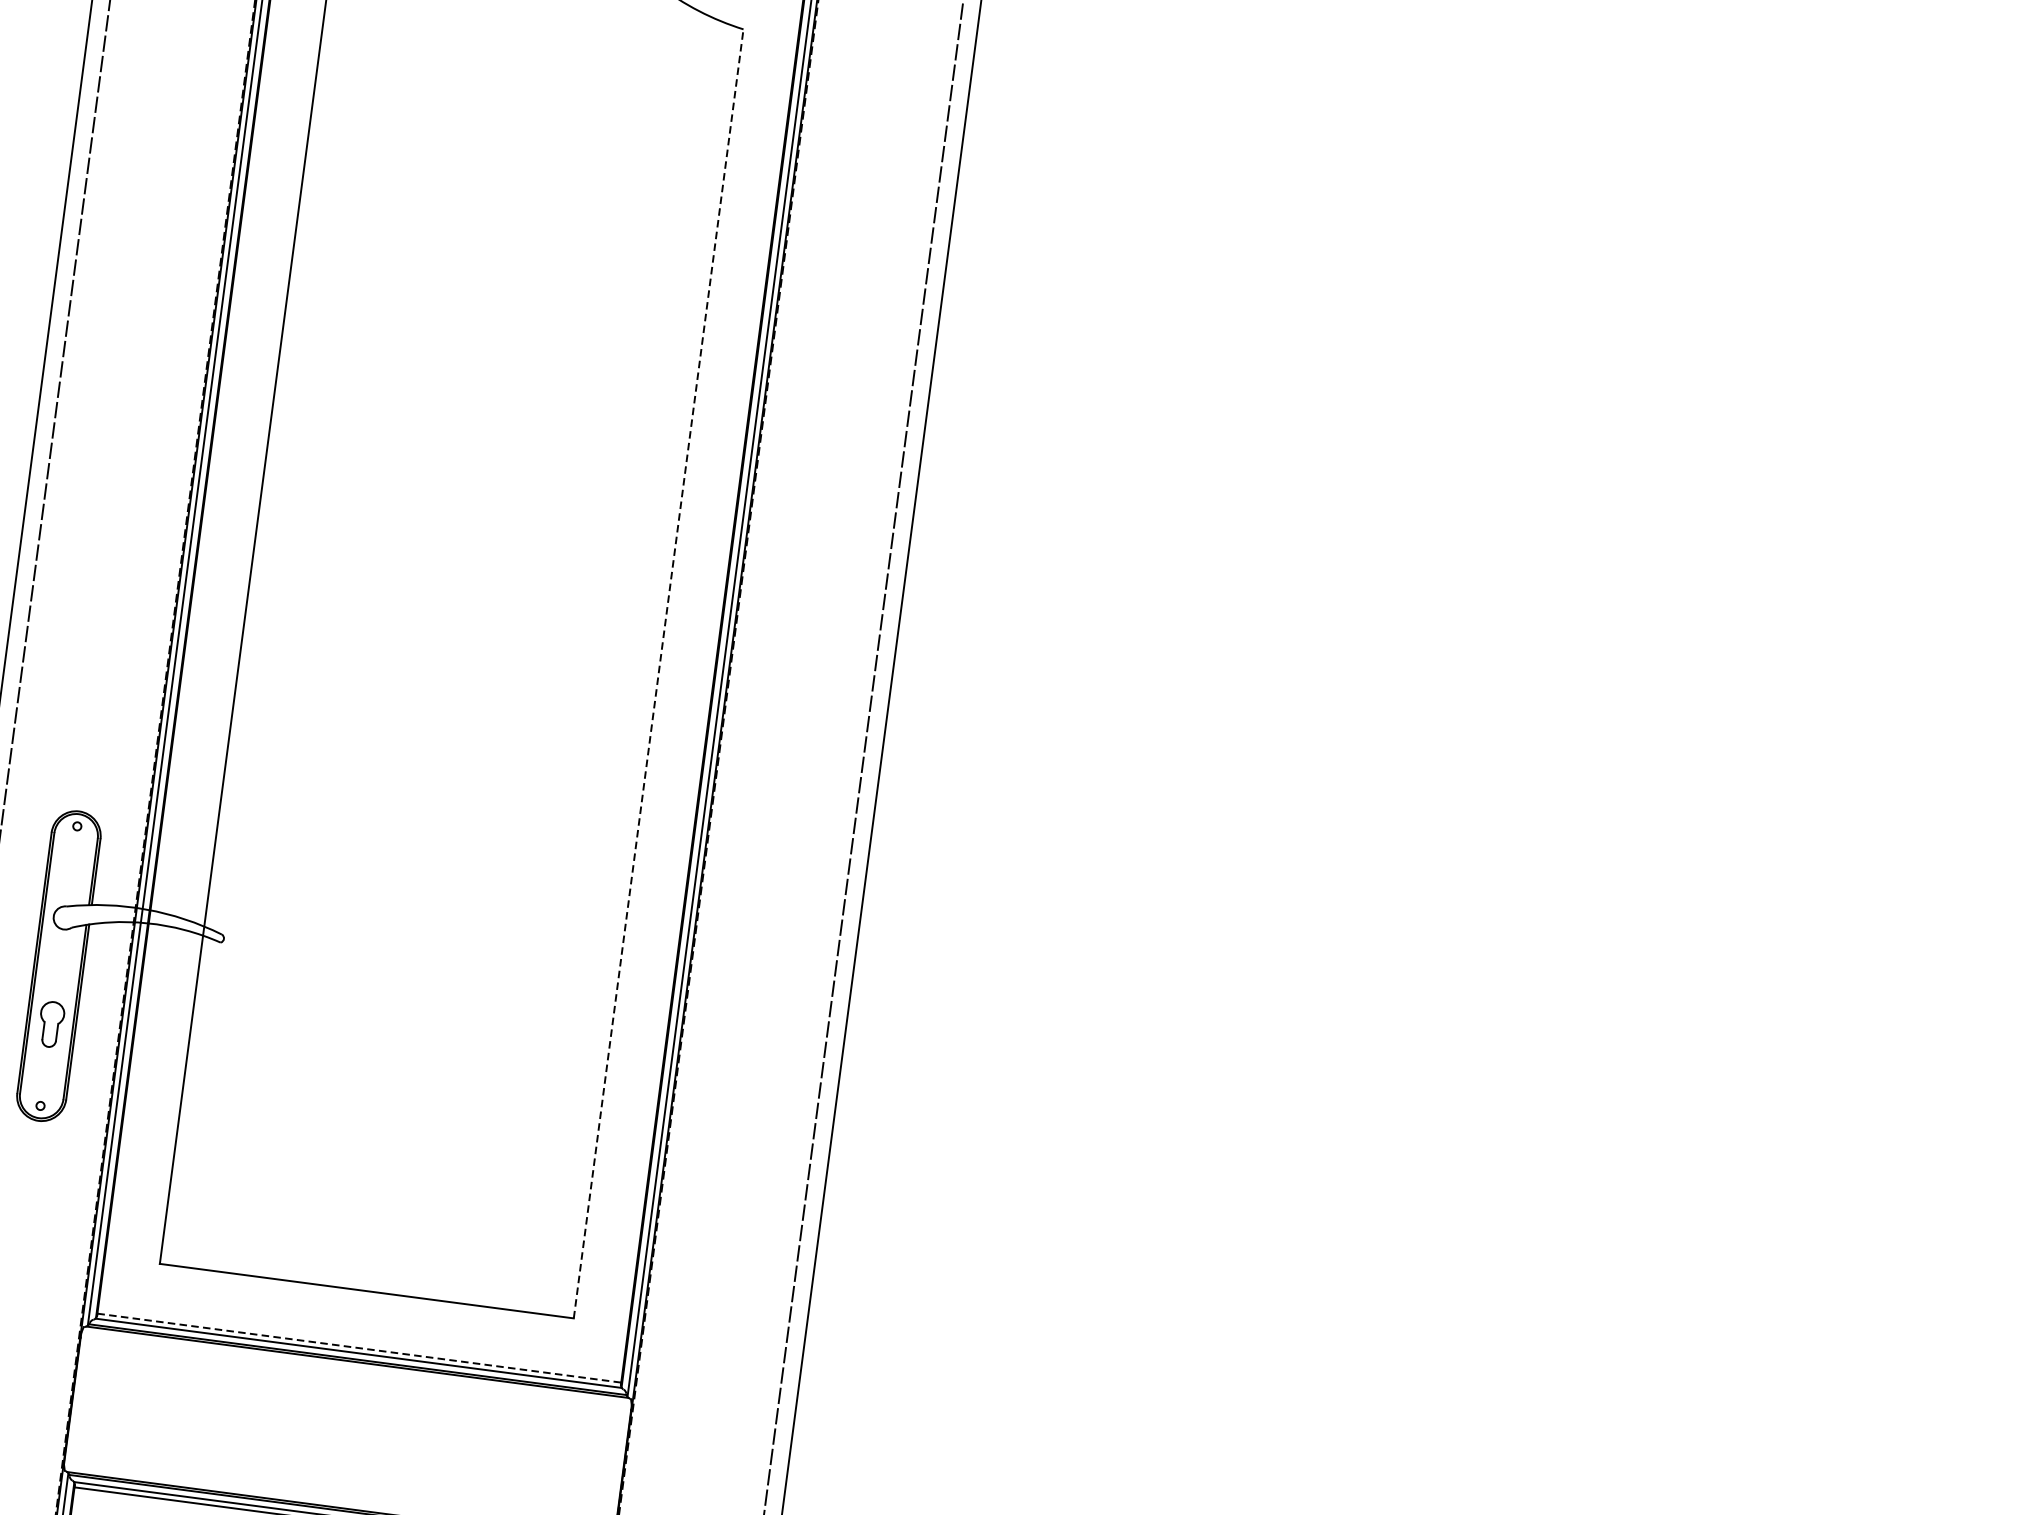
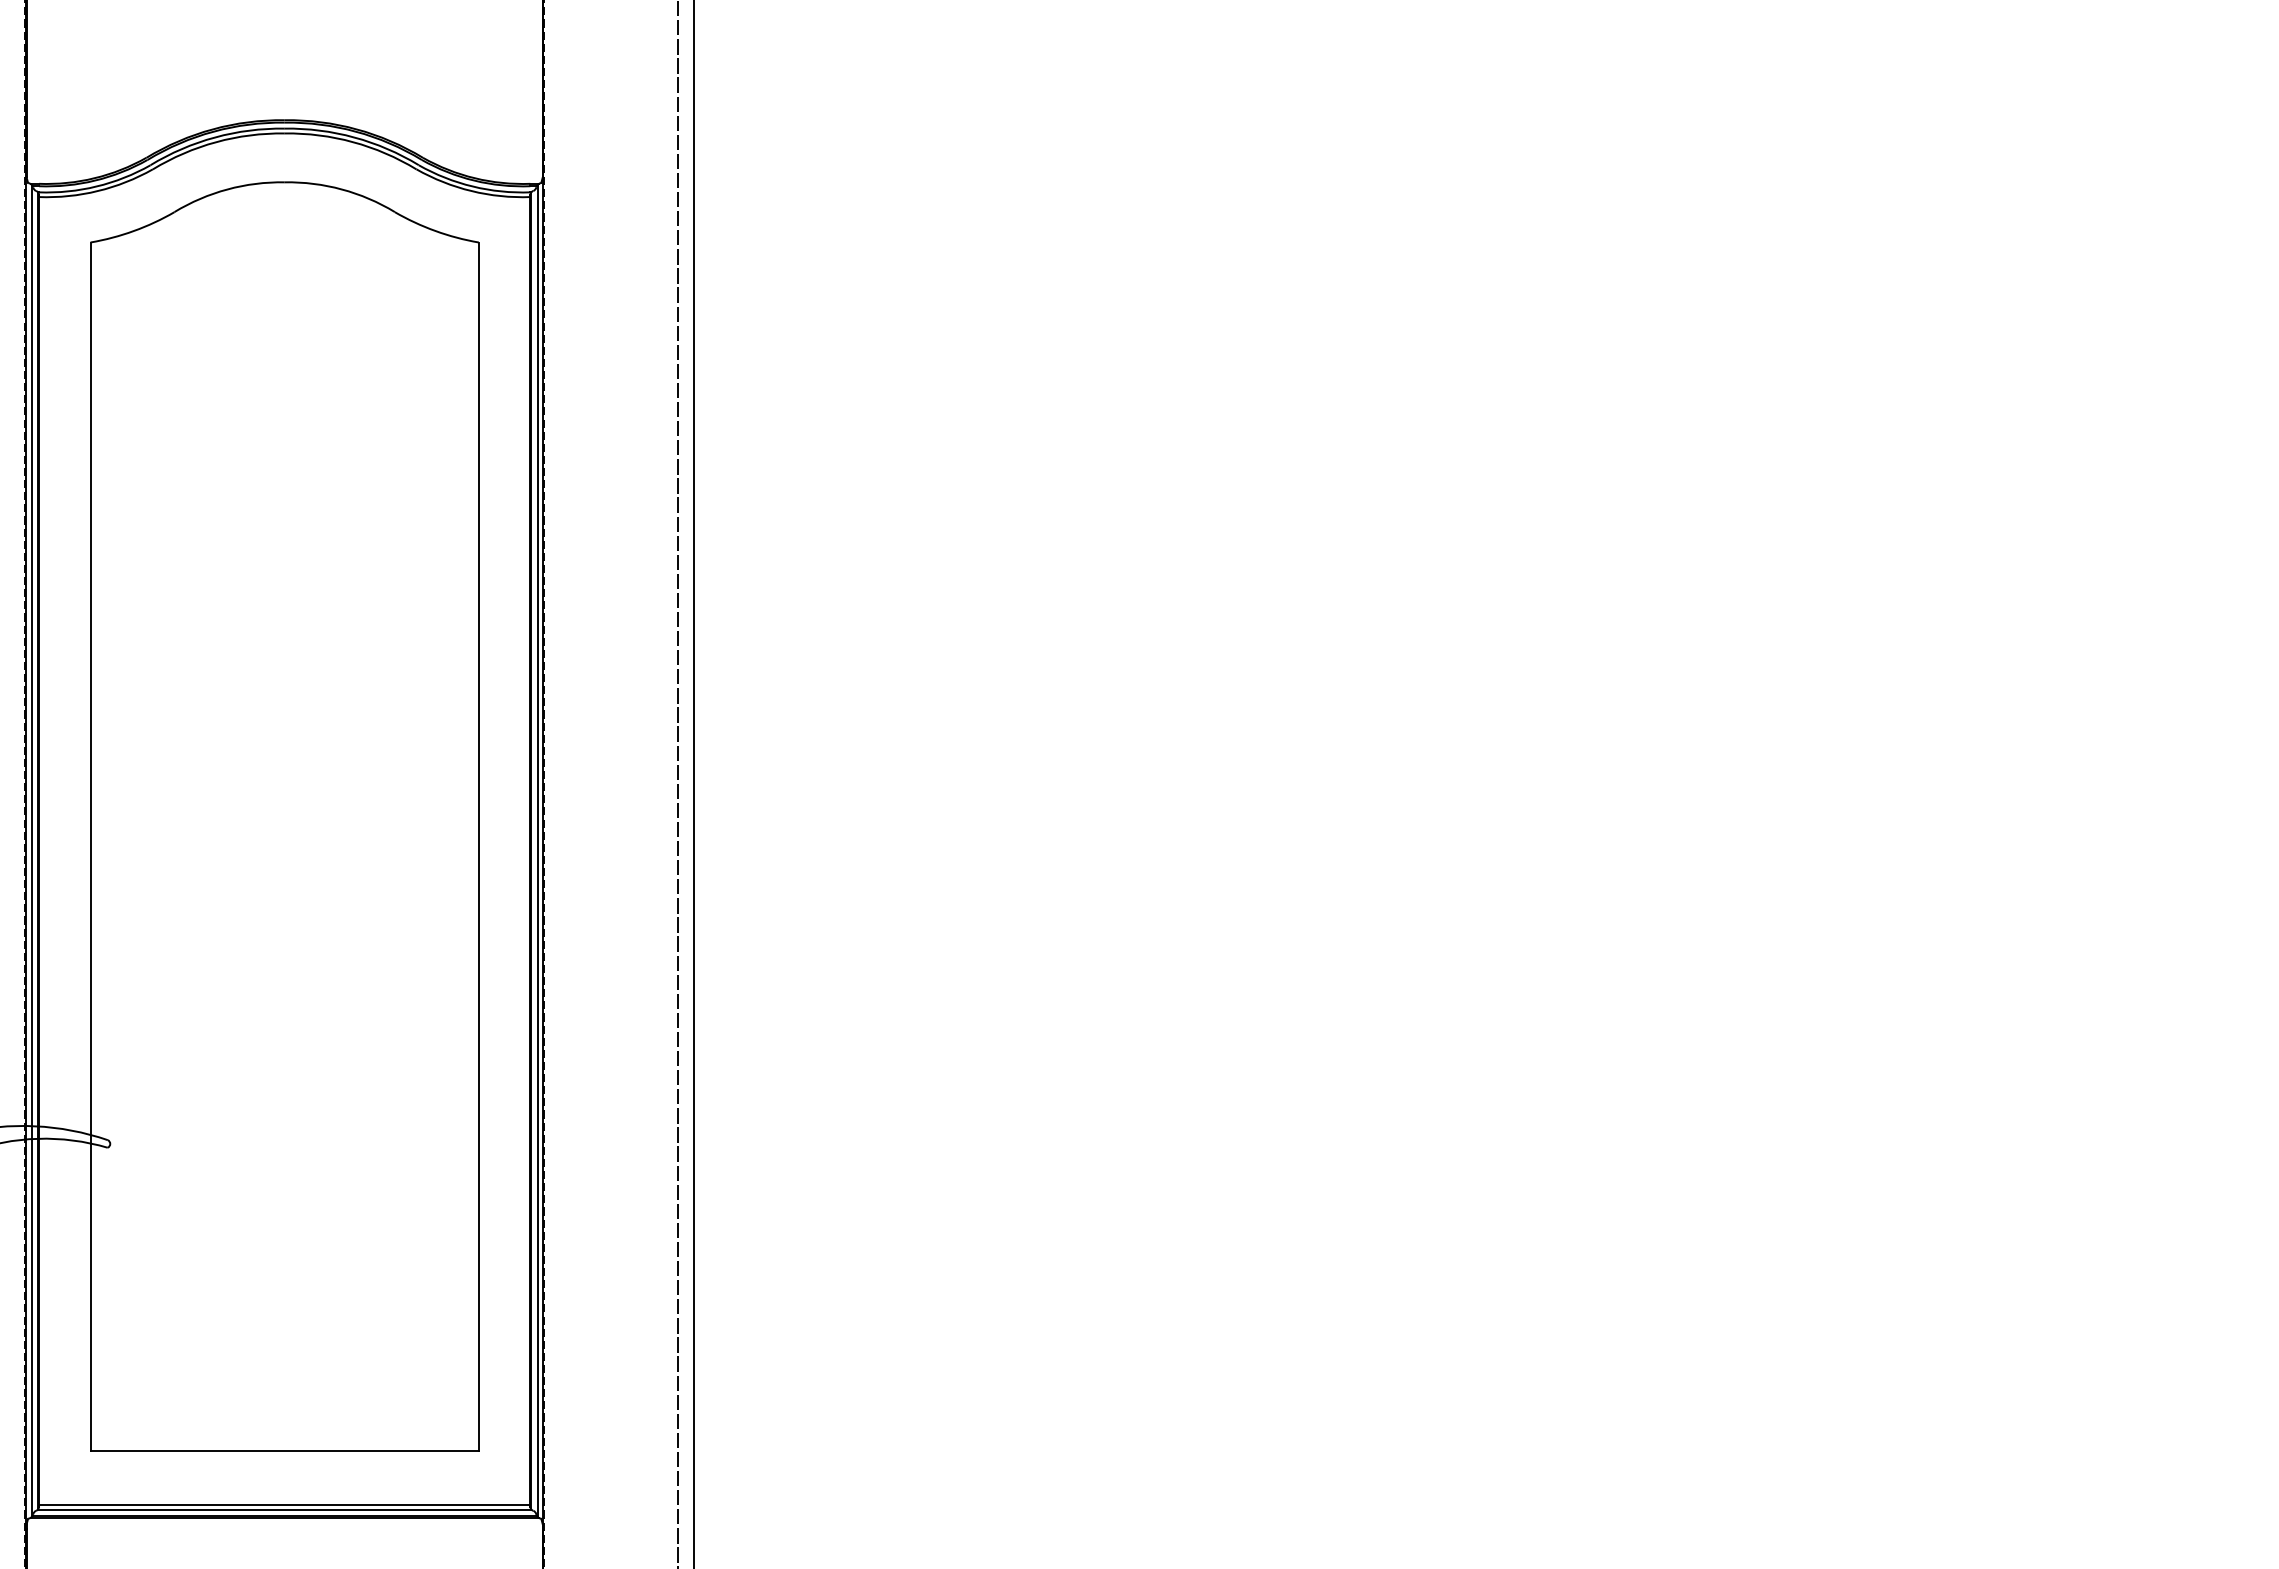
line: (658, 673) -> (478, 846), dashed -> solid
line: (359, 1347) -> (284, 1504), dashed -> solid

